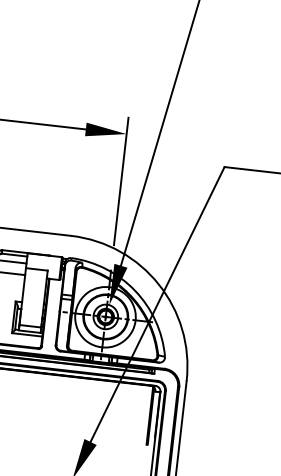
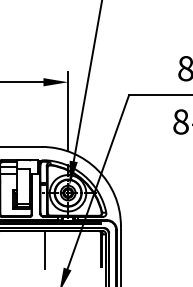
line: (57, 407) -> (45, 250), added

